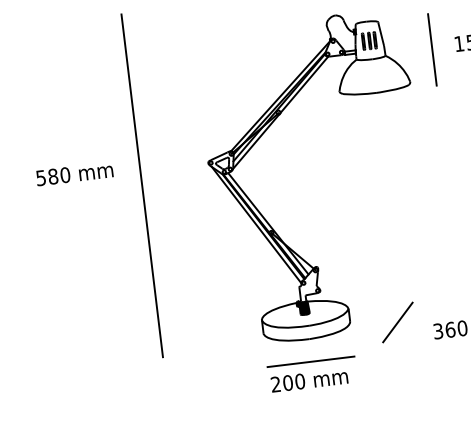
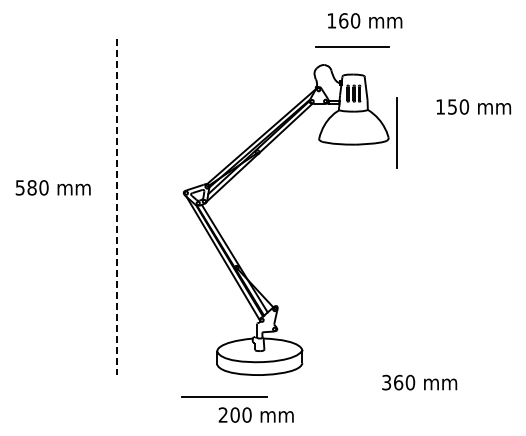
line: (432, 49) -> (396, 132), moved
line: (142, 186) -> (117, 207), solid -> dashed
fill: (303, 308) -> (258, 344), removed
line: (397, 321) -> (348, 368), removed
line: (310, 361) -> (224, 396), moved

